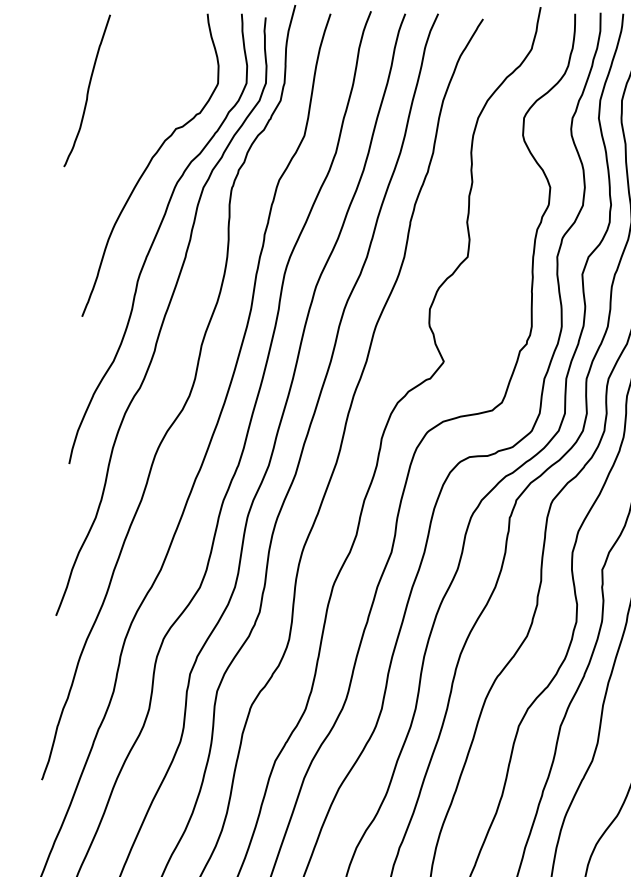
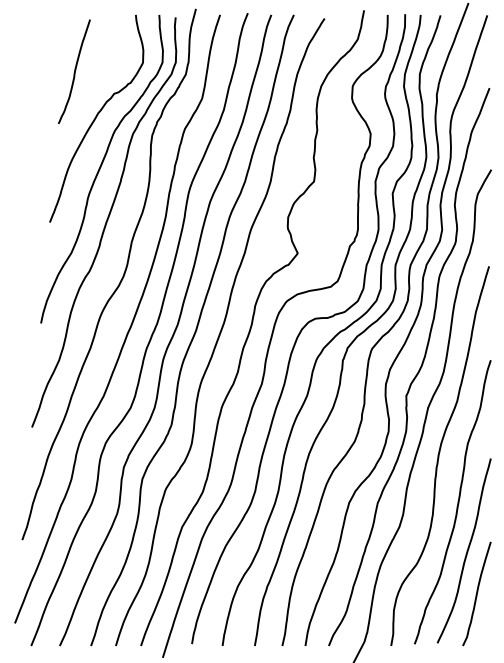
curve: (87, 90) -> (74, 71), moved

